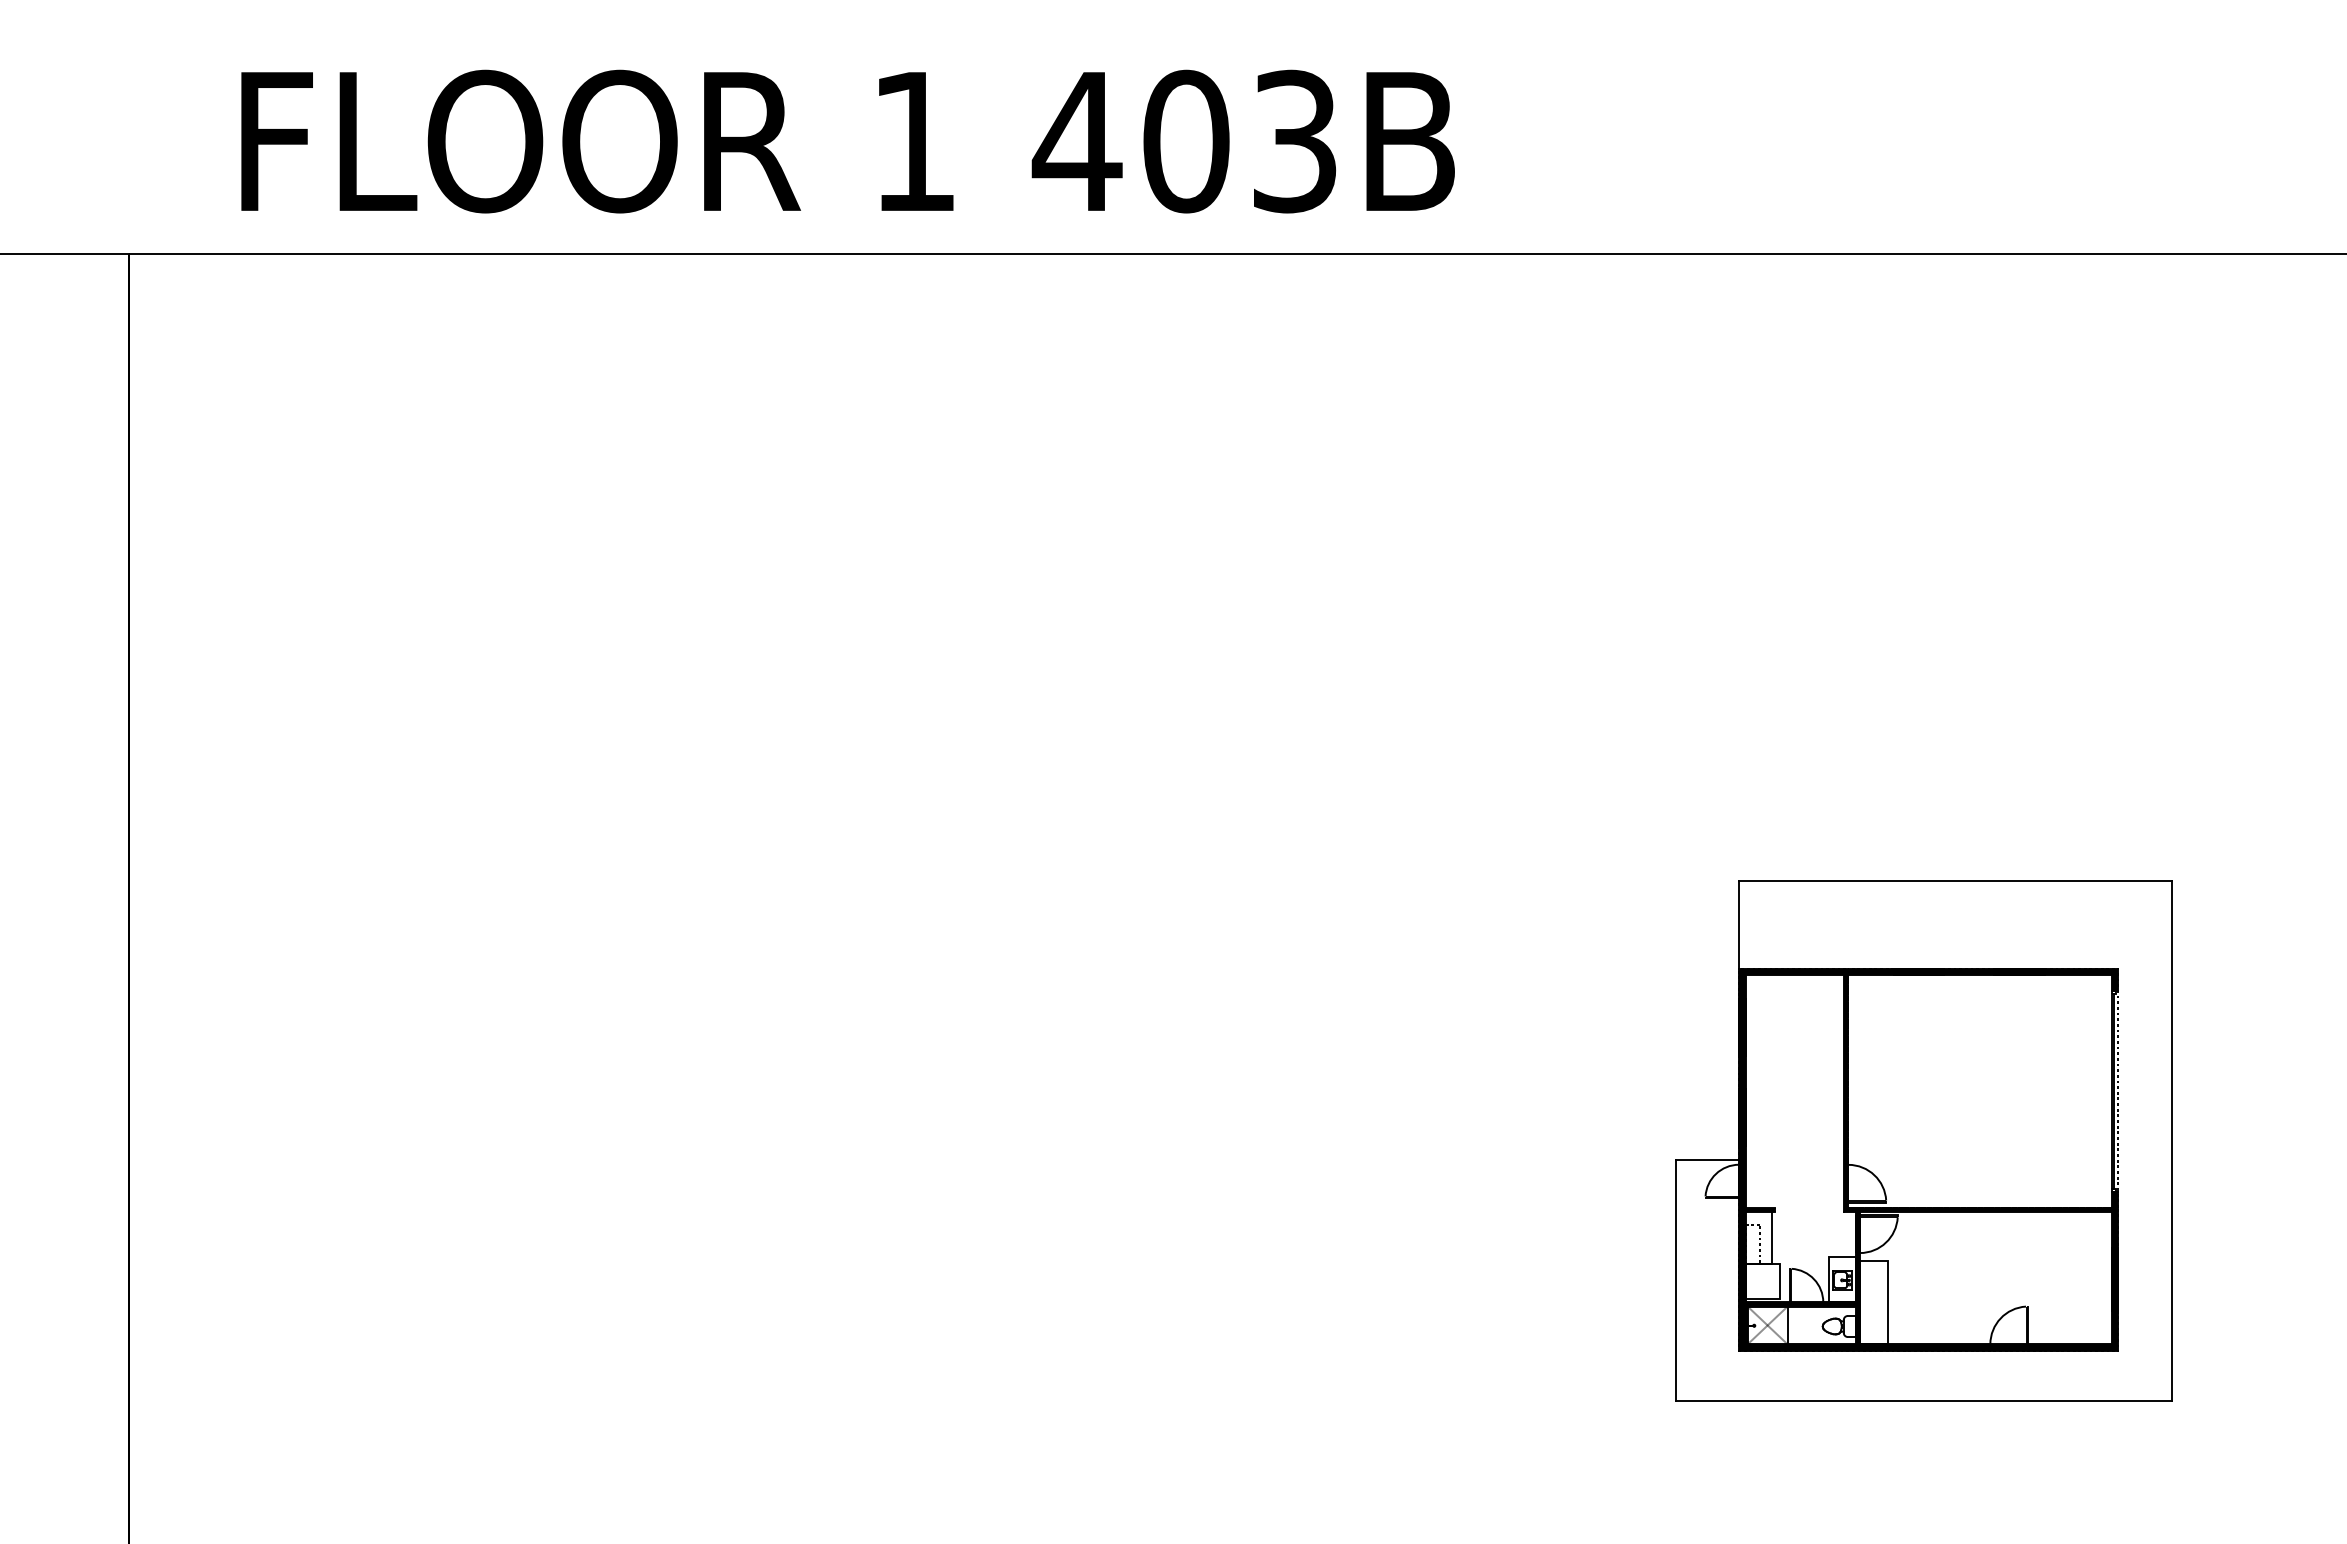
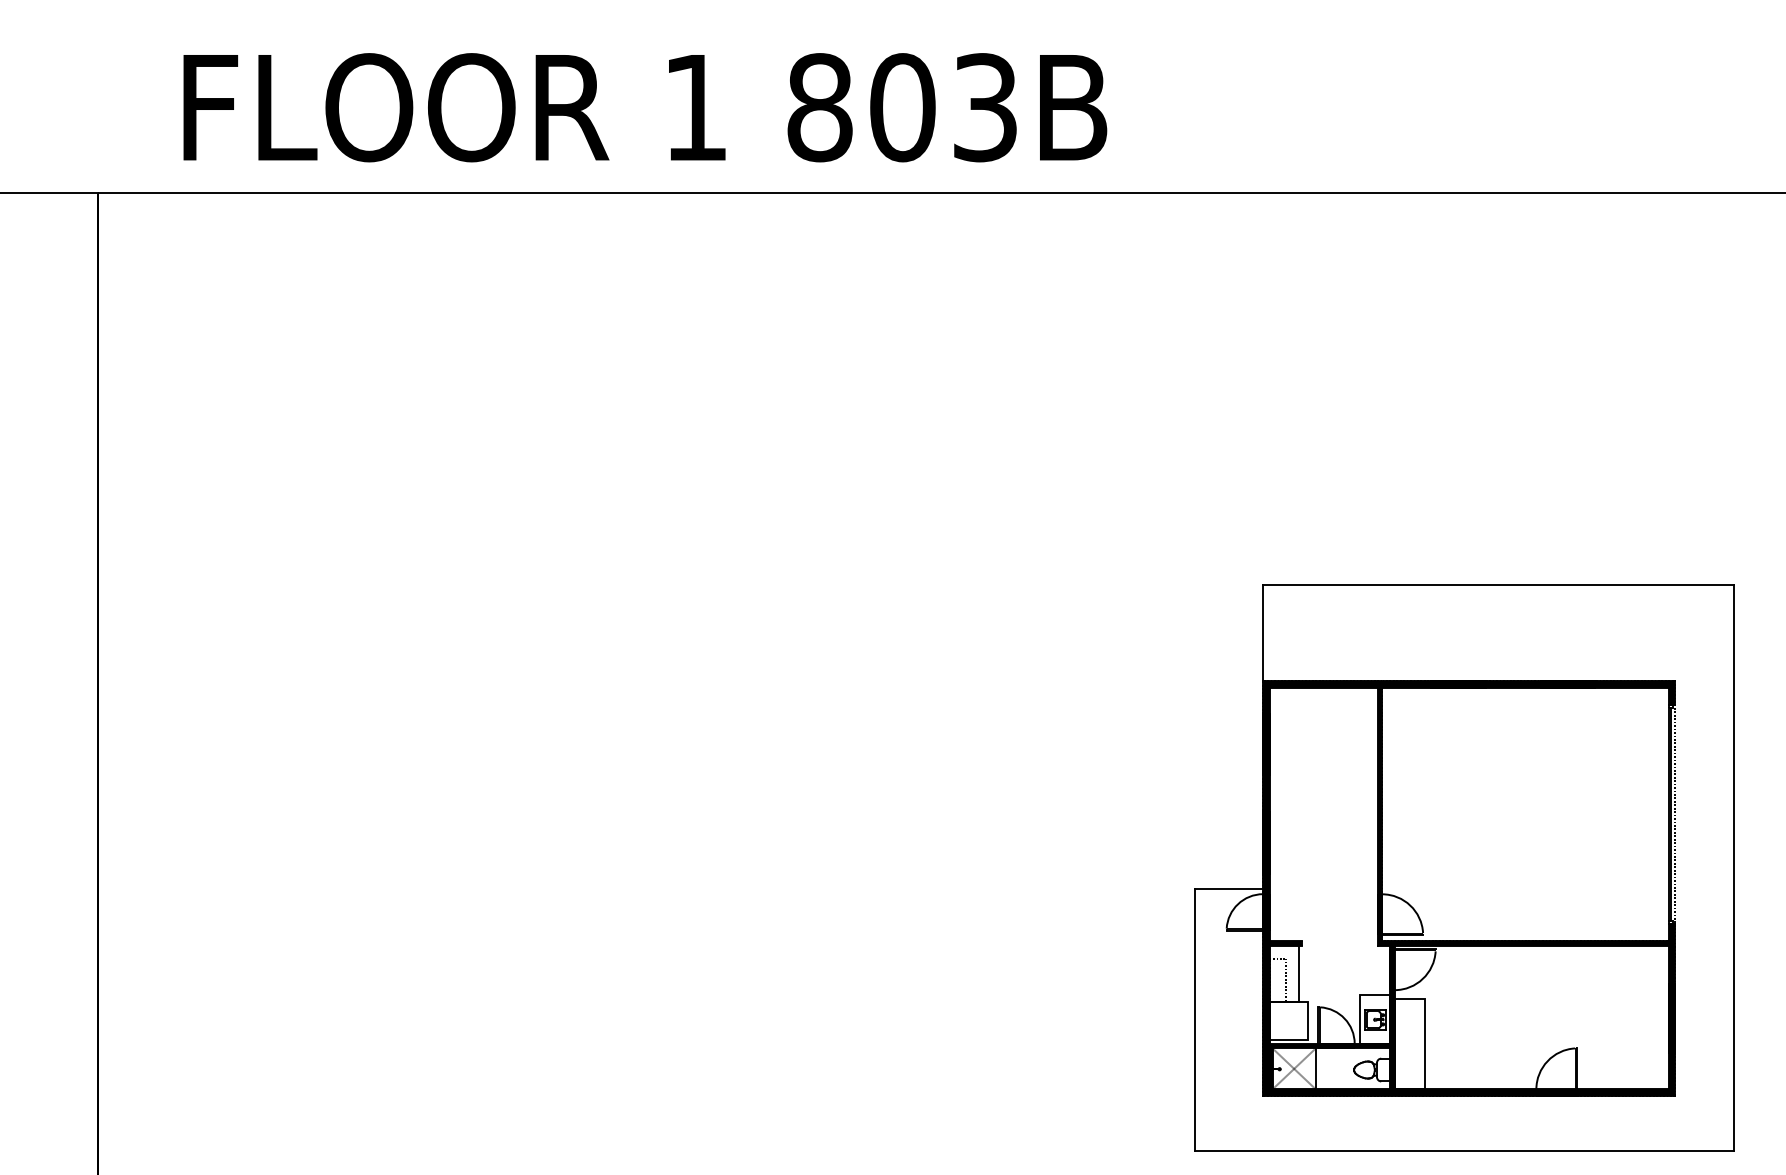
text: (1076, 141) -> (819, 107), 403B -> 803B
part: (1923, 1140) -> (1463, 867), size x1.43

